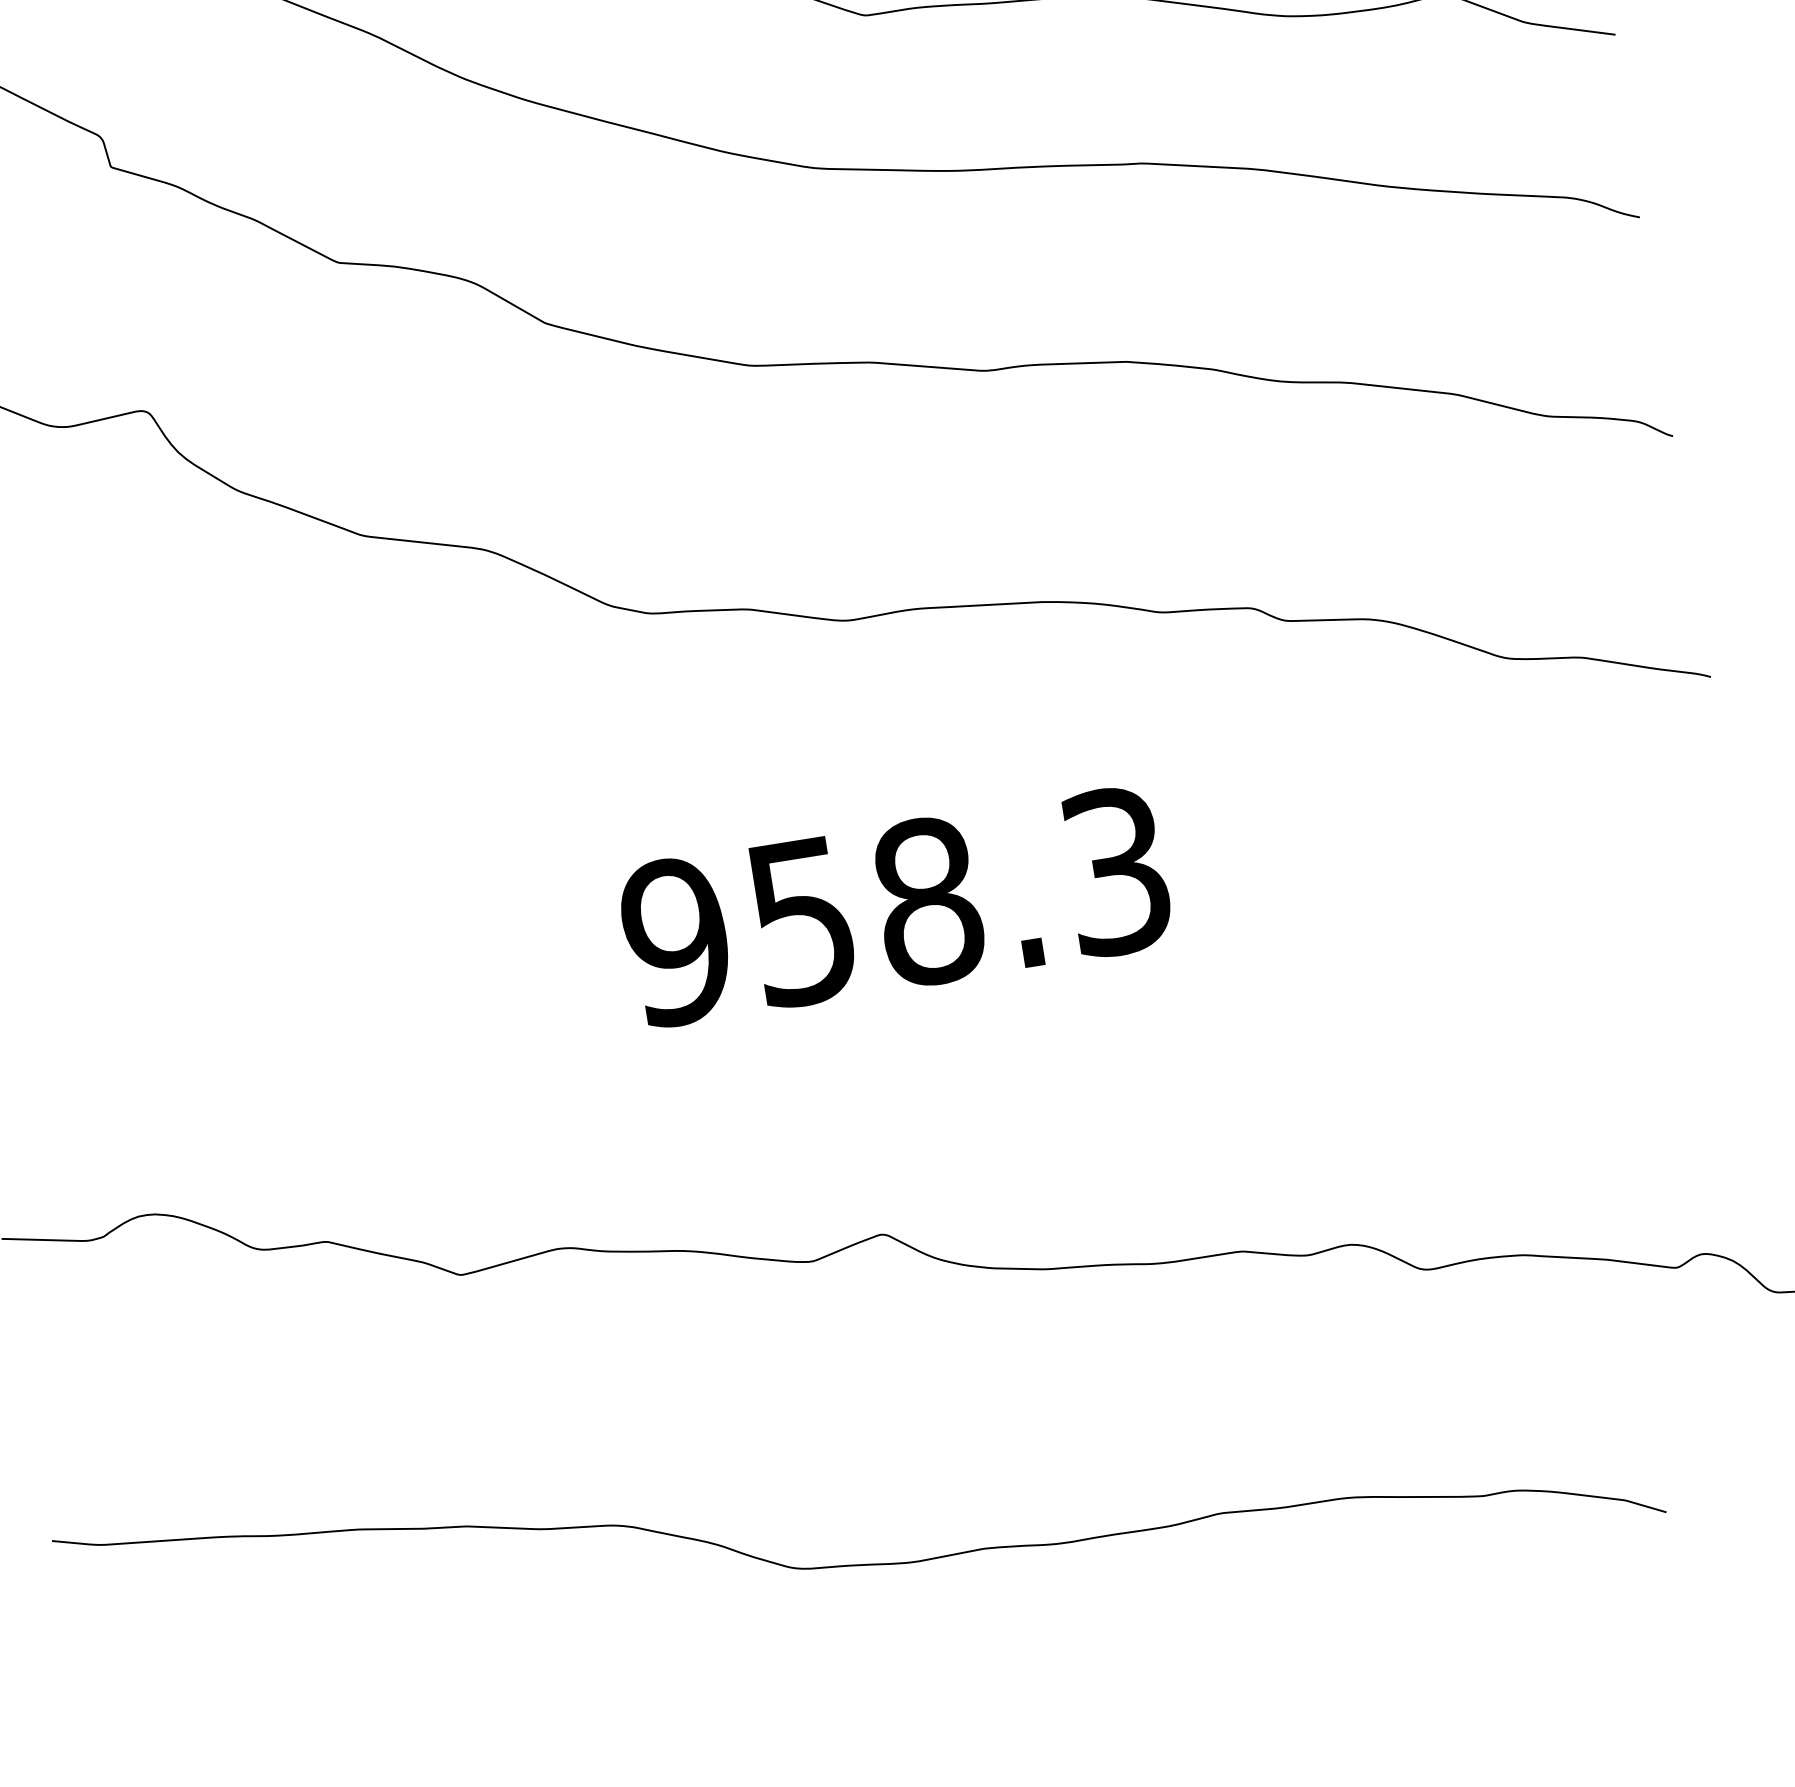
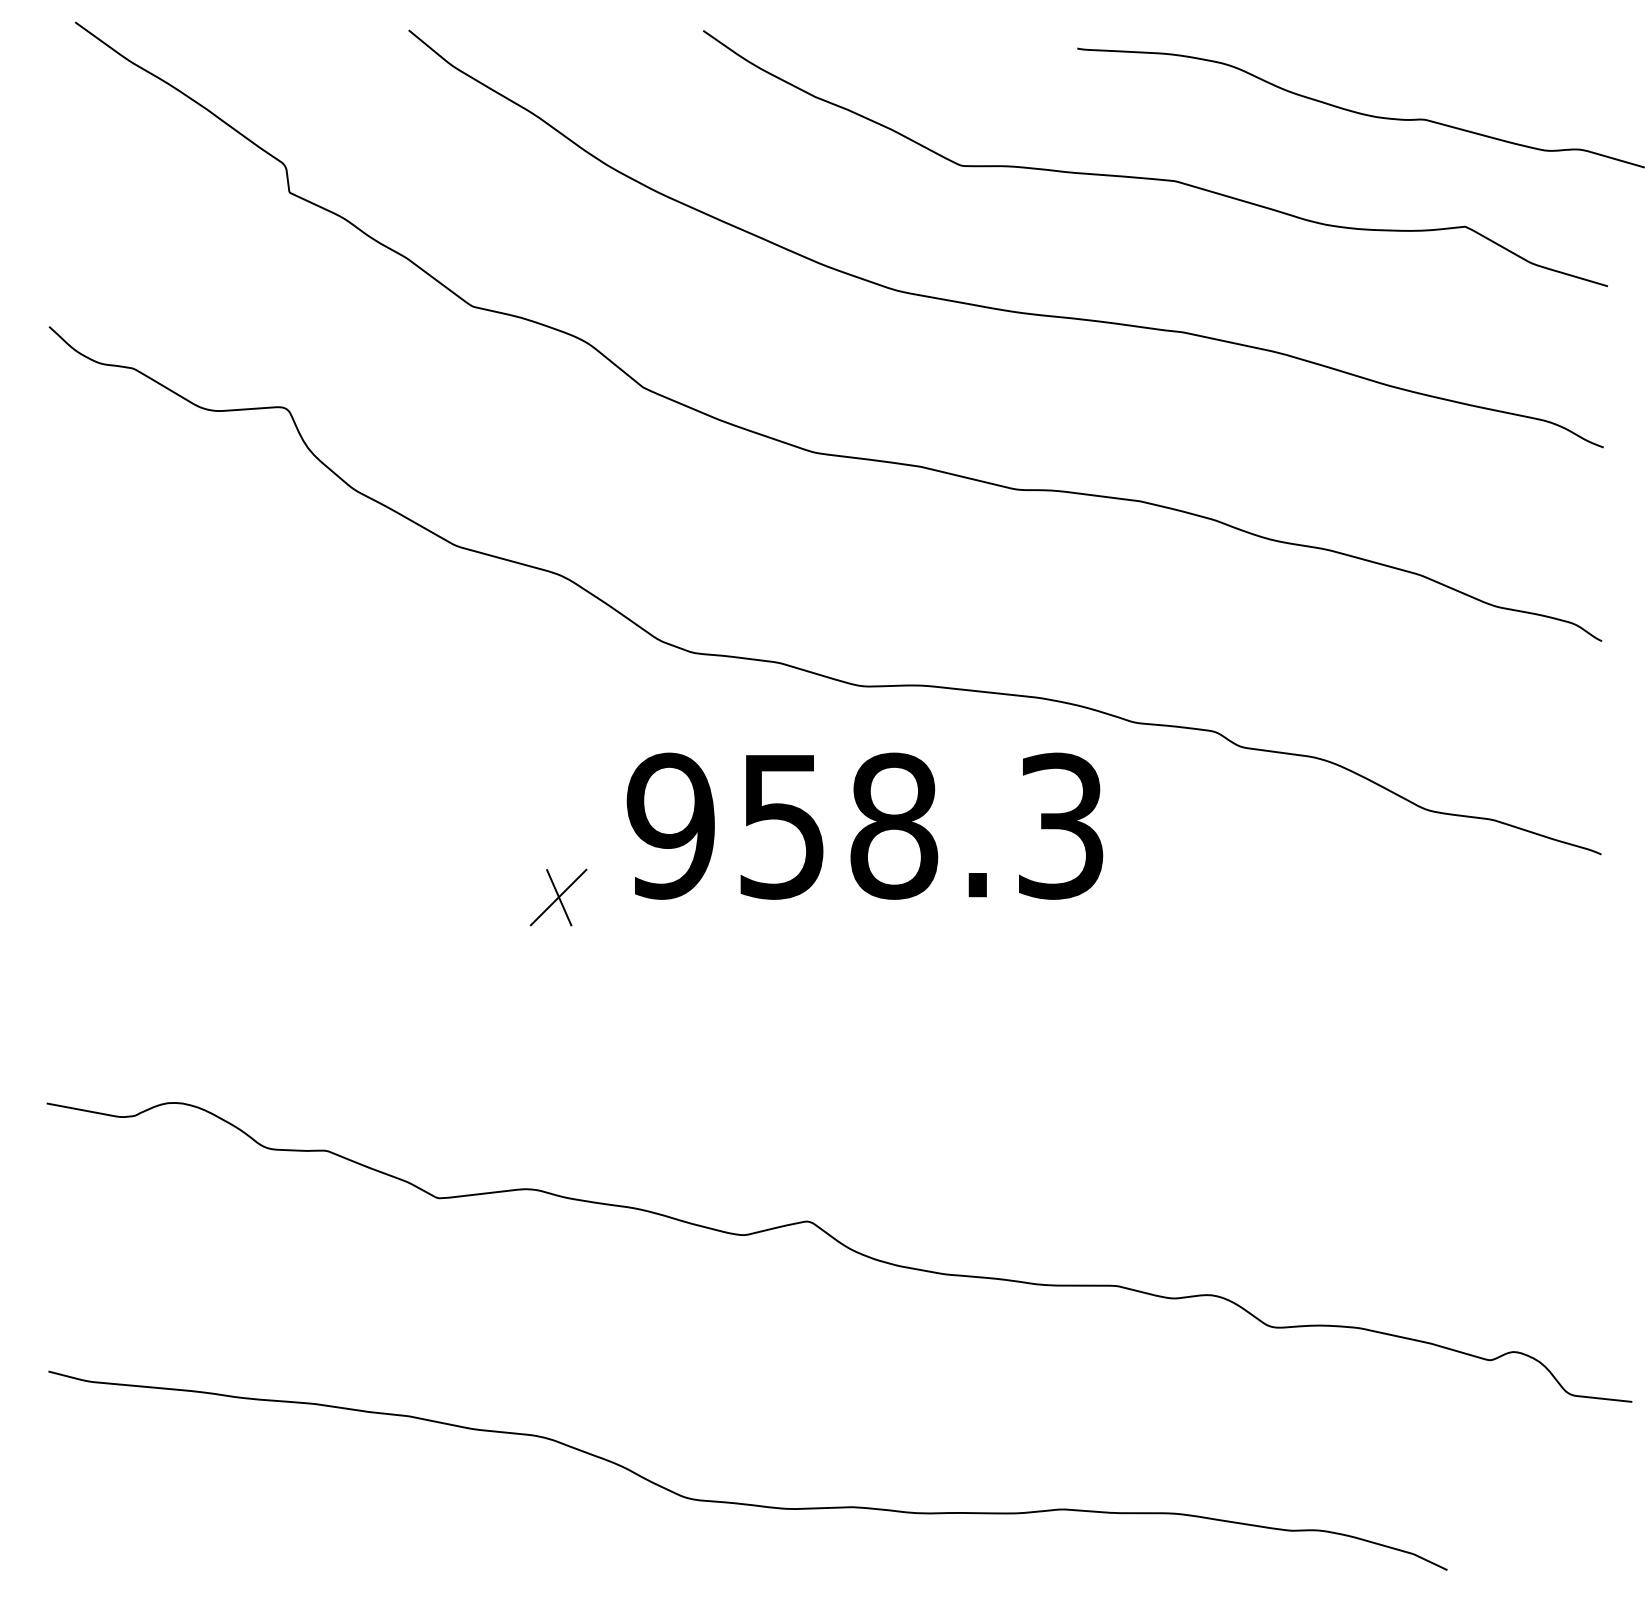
text: (894, 906) -> (864, 825), moved
part: (541, 914) -> (558, 897), added

